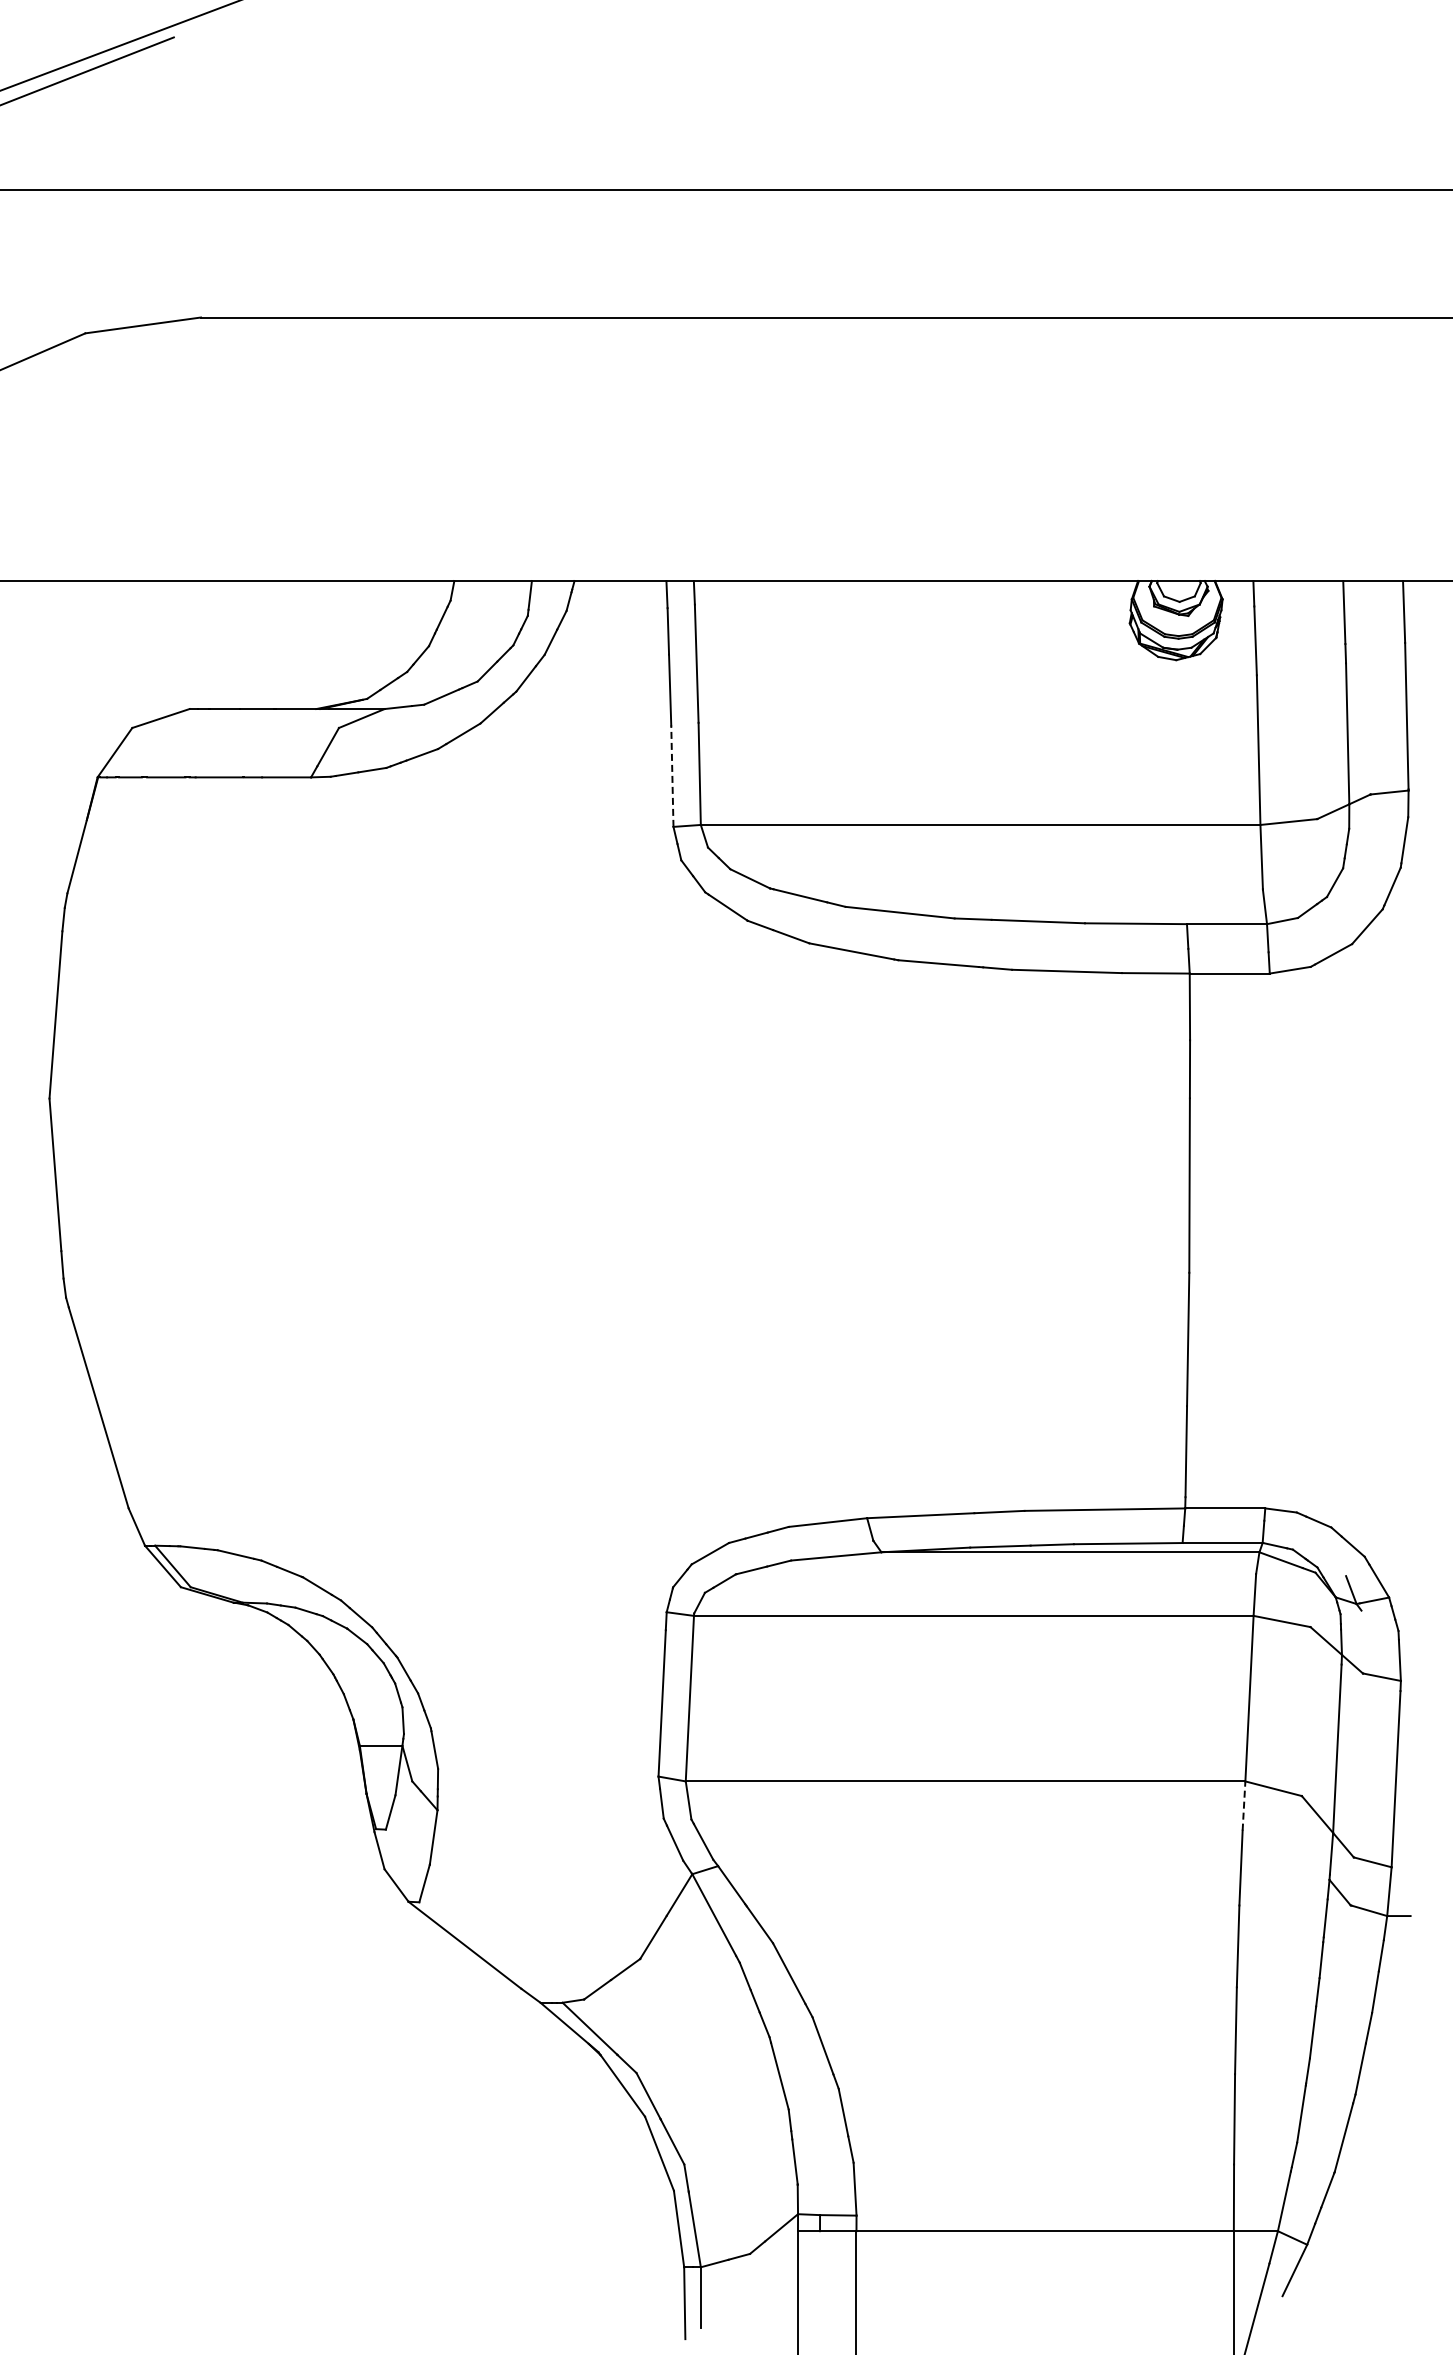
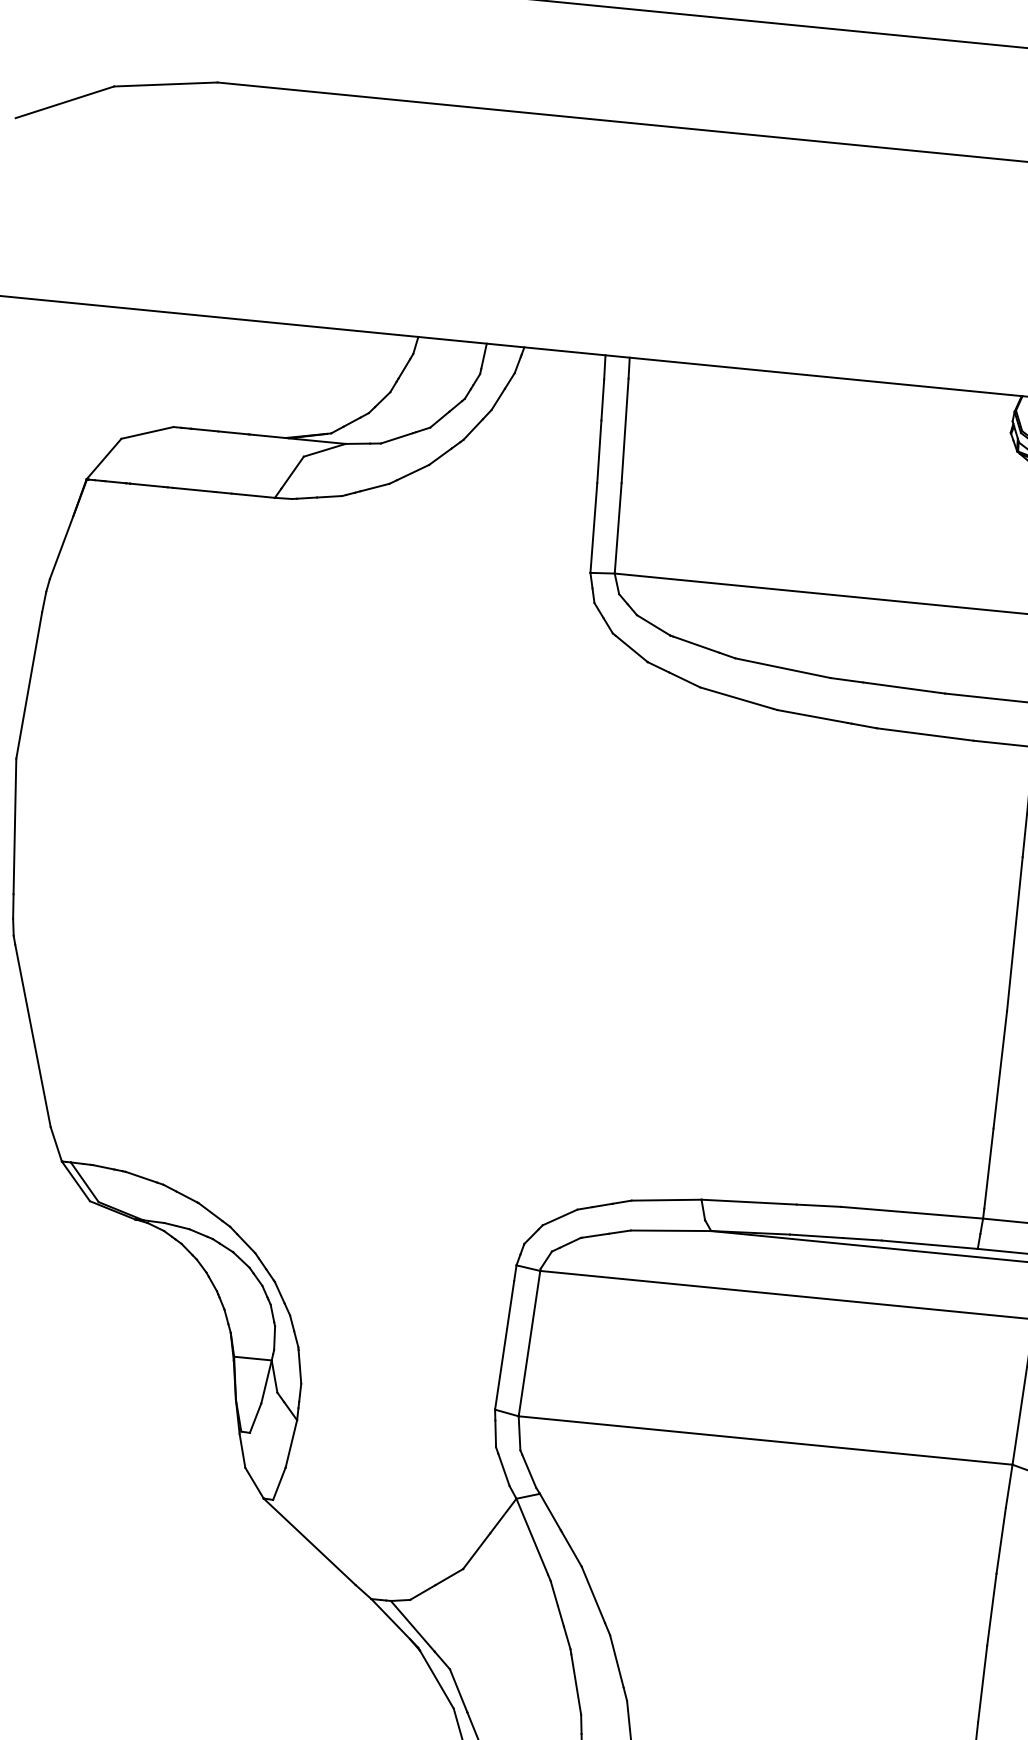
line: (672, 776) -> (593, 528), dashed -> solid
line: (1244, 1806) -> (1009, 1486), dashed -> solid

